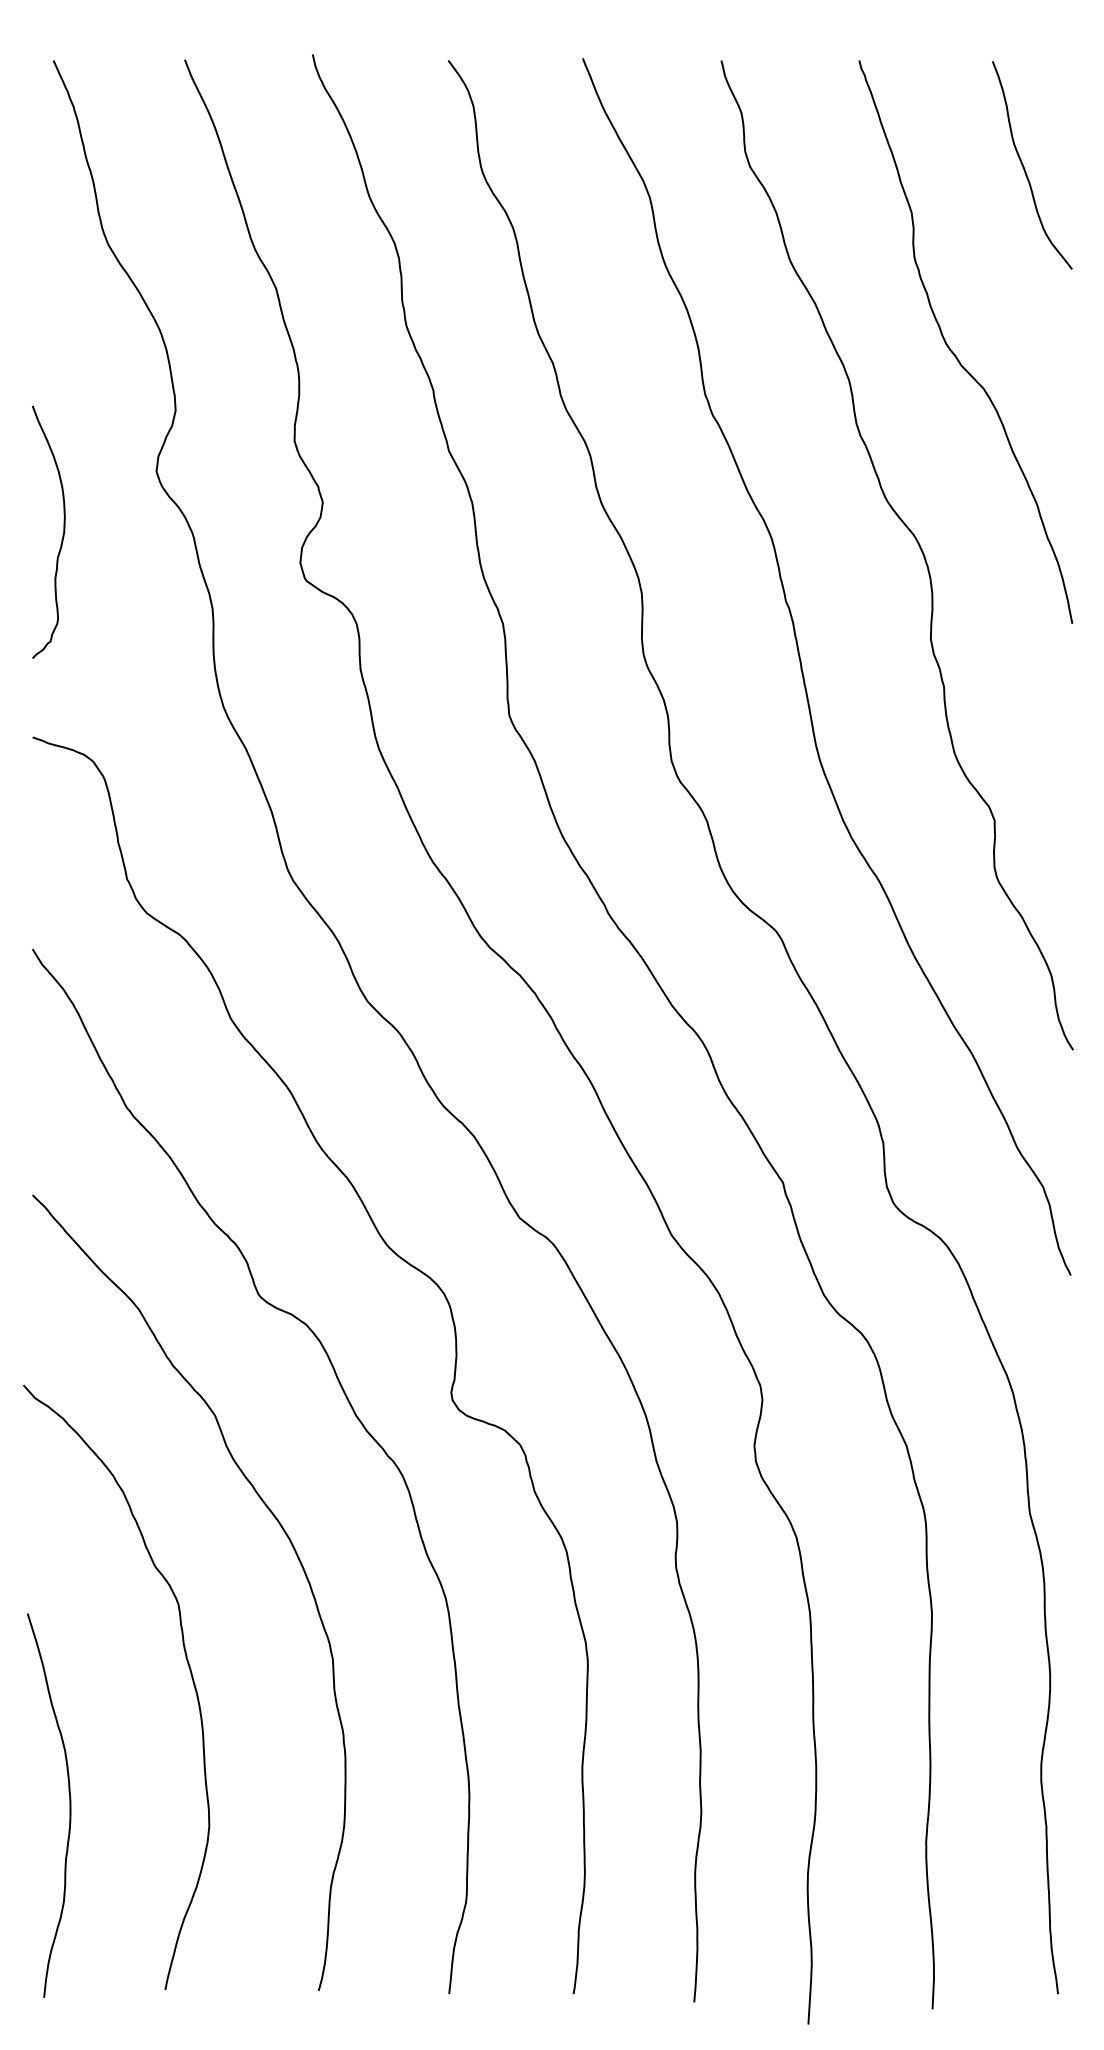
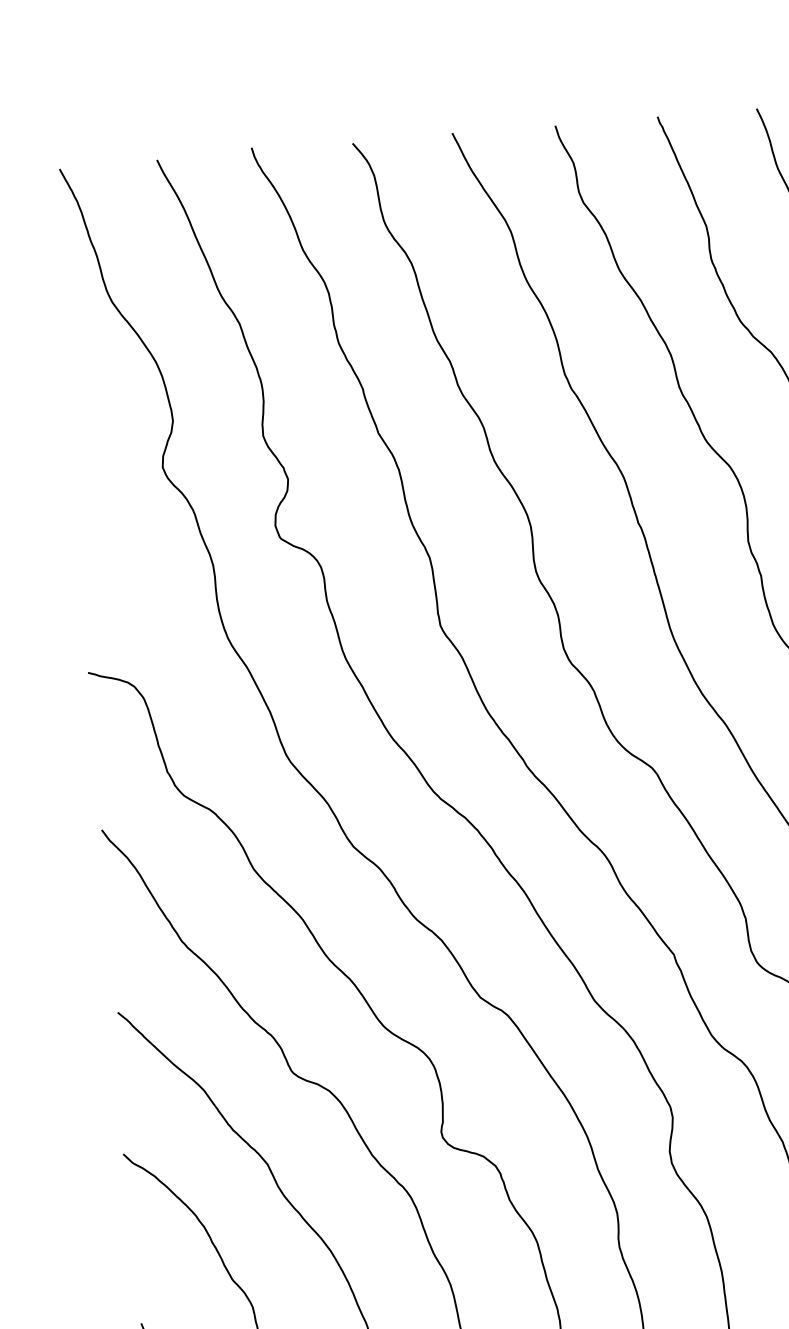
curve: (62, 534) -> (97, 520), removed

